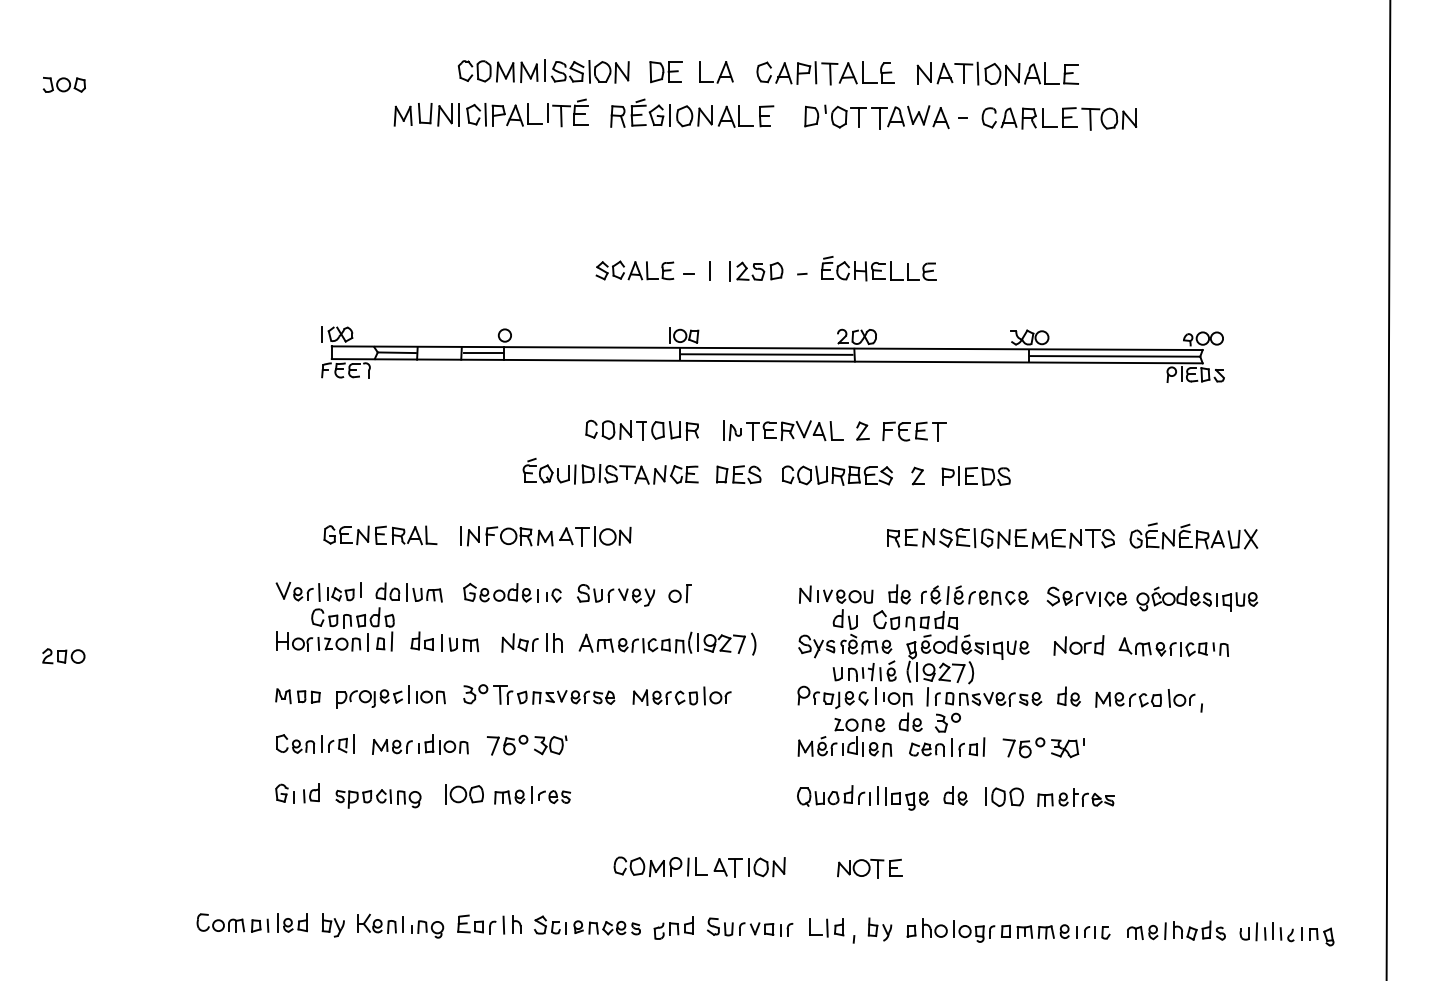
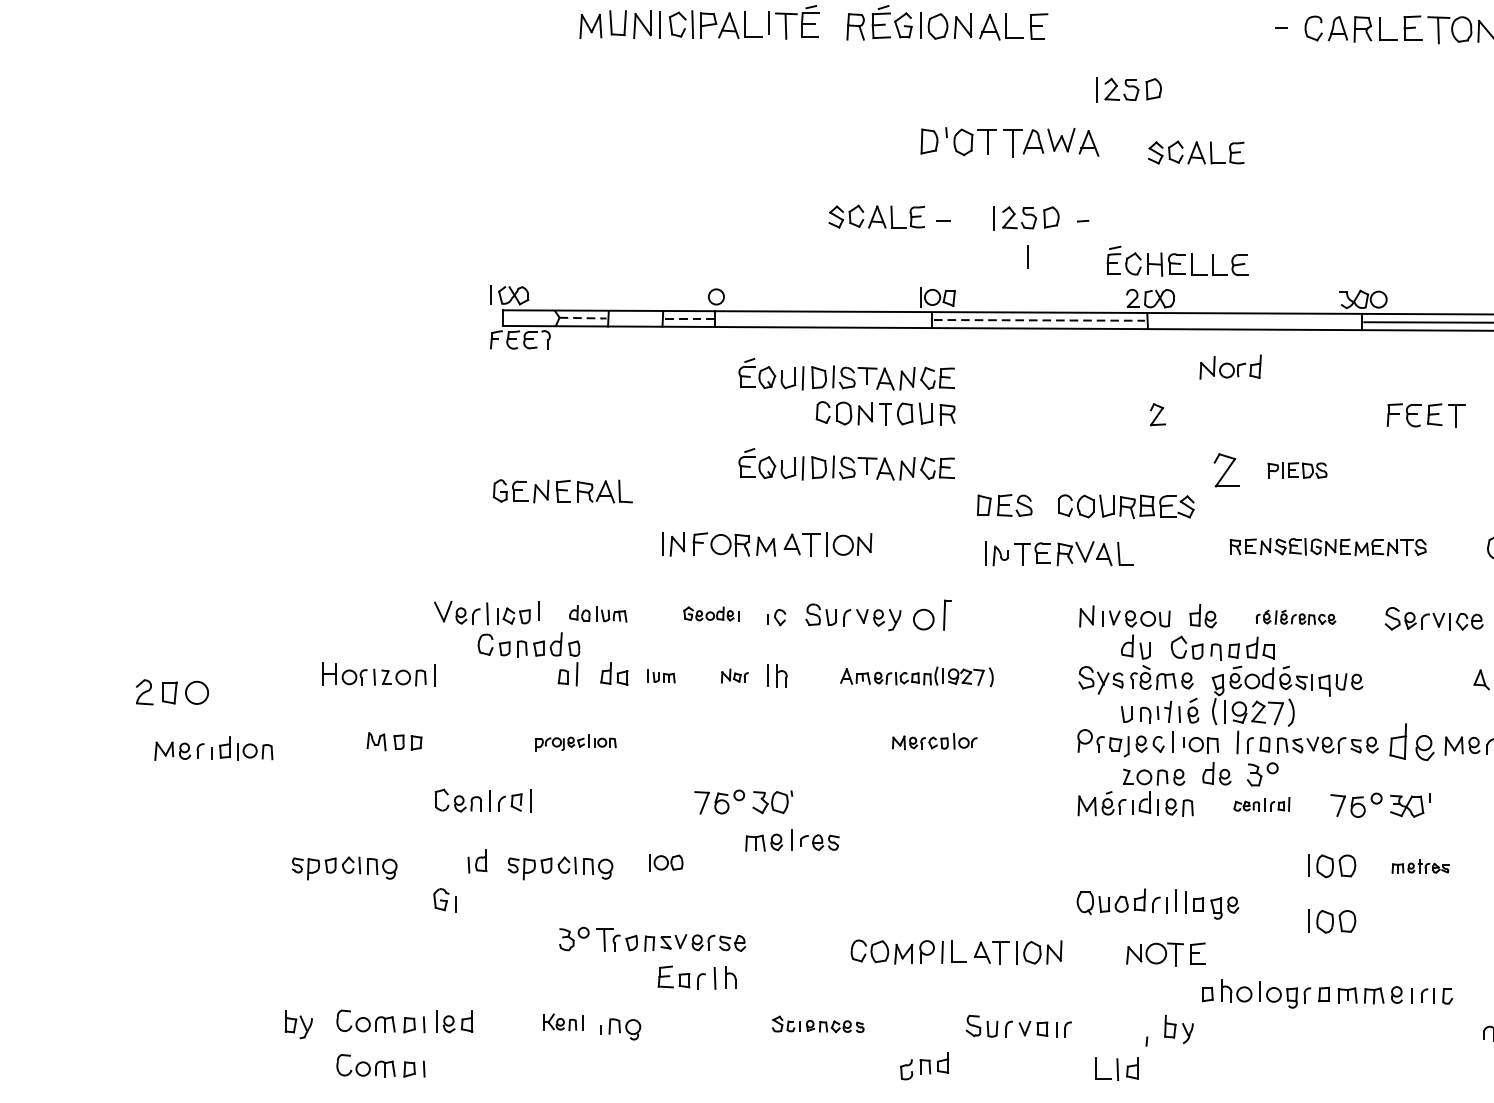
part: (876, 116) -> (1009, 141), moved
part: (839, 167) -> (1128, 89), added
part: (893, 218) -> (1195, 152), added
part: (878, 268) -> (1177, 261), moved
line: (709, 270) -> (1027, 256), moved
line: (397, 352) -> (583, 317), solid -> dashed
line: (483, 353) -> (689, 319), solid -> dashed
line: (766, 354) -> (1038, 320), solid -> dashed
part: (610, 398) -> (846, 374), added
part: (783, 430) -> (1059, 553), moved
part: (914, 431) -> (1426, 415), moved
part: (738, 474) -> (1004, 505), moved
part: (837, 475) -> (1126, 506), moved
part: (917, 475) -> (1225, 469), size x1.6
part: (975, 475) -> (1296, 469), size x0.7
part: (380, 535) -> (562, 491), moved
part: (1000, 538) -> (1327, 547), size x0.7
part: (408, 592) -> (597, 613), size x0.7
part: (500, 592) -> (710, 613), size x0.6
part: (679, 593) -> (931, 615), size x1.4
part: (974, 595) -> (1295, 617), size x0.6
part: (322, 641) -> (379, 674), moved
part: (519, 642) -> (734, 675), size x0.6
part: (460, 643) -> (661, 676), size x0.6
part: (667, 643) -> (916, 676), size x0.7
part: (1078, 645) -> (1230, 367), moved
part: (63, 656) -> (172, 692), size x1.4
part: (539, 694) -> (652, 939), moved
part: (681, 695) -> (934, 740), size x0.7
part: (297, 696) -> (393, 742), moved
part: (390, 696) -> (575, 742), size x0.6
part: (1068, 696) -> (1411, 742), size x1.6
part: (420, 744) -> (213, 748), moved
part: (947, 746) -> (1262, 803), size x0.6
part: (284, 793) -> (444, 899), moved
part: (464, 794) -> (666, 862), size x0.7
part: (532, 795) -> (792, 840), moved
part: (955, 795) -> (1272, 864), removed
part: (863, 797) -> (1158, 903), moved
part: (1075, 797) -> (1420, 866), size x0.6
part: (203, 798) -> (344, 867), added
part: (1004, 841) -> (1332, 920), added
part: (380, 923) -> (562, 1021), size x0.7
part: (489, 924) -> (697, 977), moved
part: (332, 925) -> (297, 1024), moved
part: (587, 925) -> (818, 1024), size x0.7
part: (673, 927) -> (924, 1065), moved
part: (826, 927) -> (1116, 1068), moved
part: (1008, 930) -> (1327, 993), moved
part: (232, 958) -> (380, 1065), added

